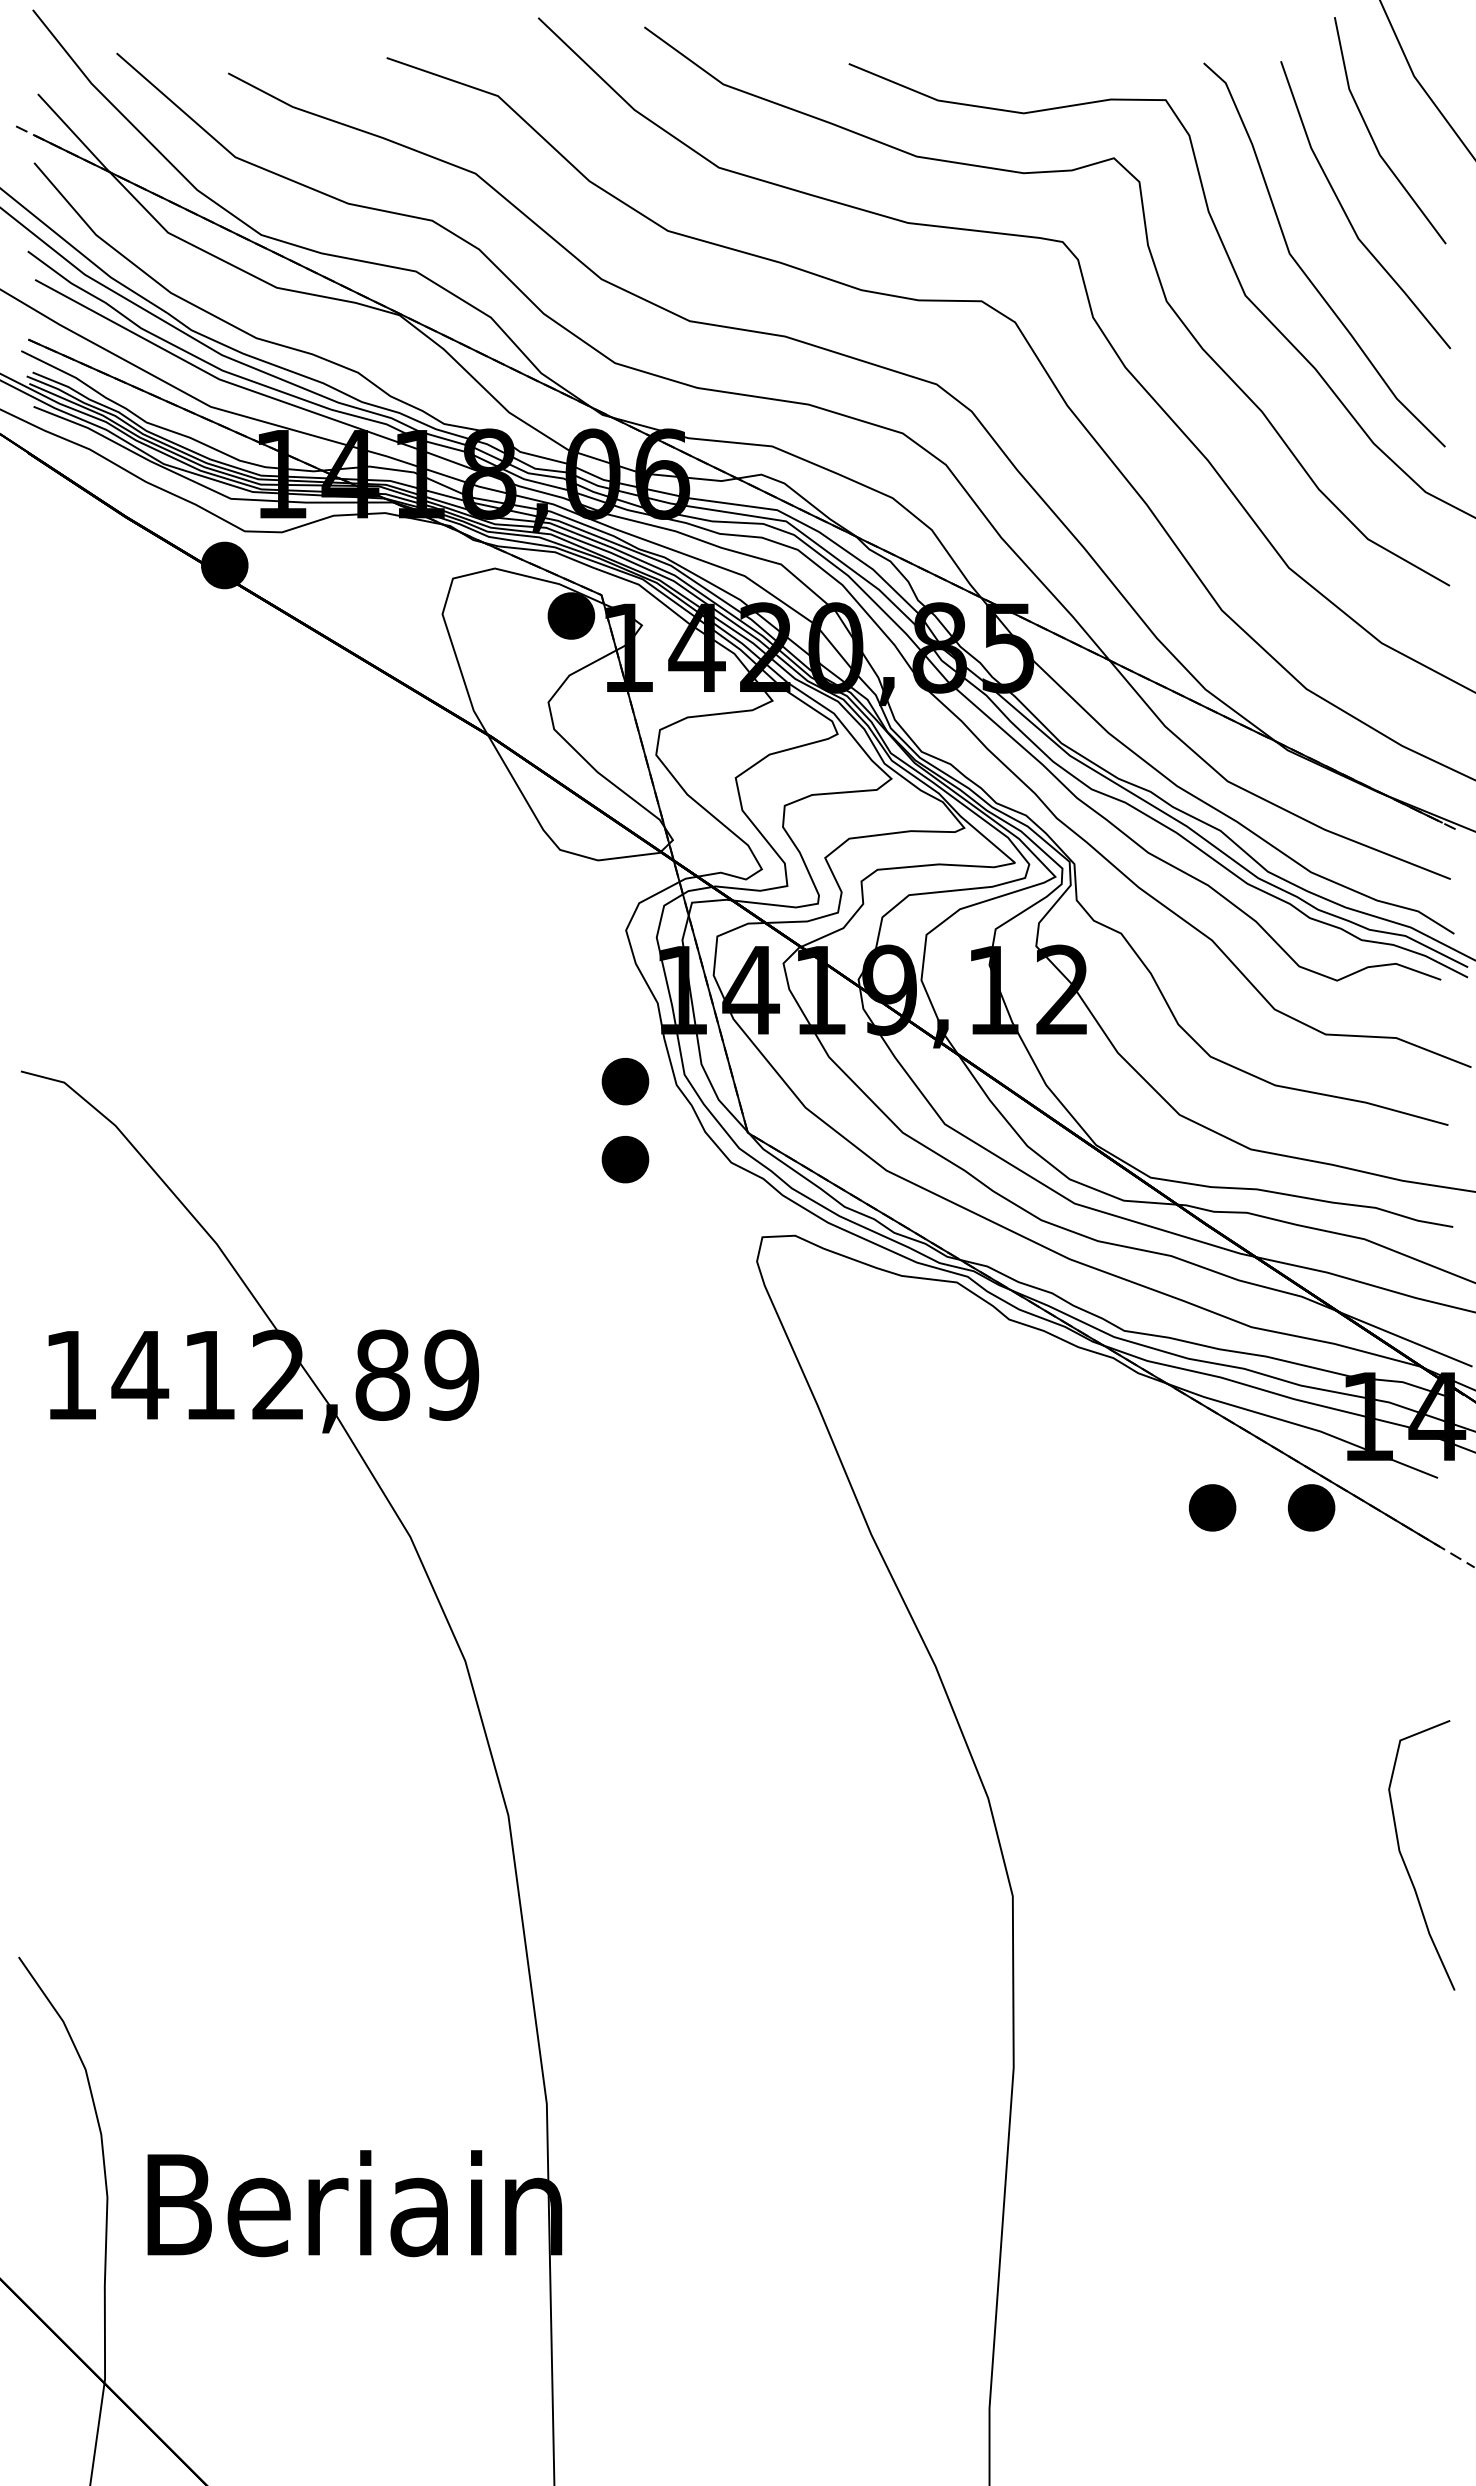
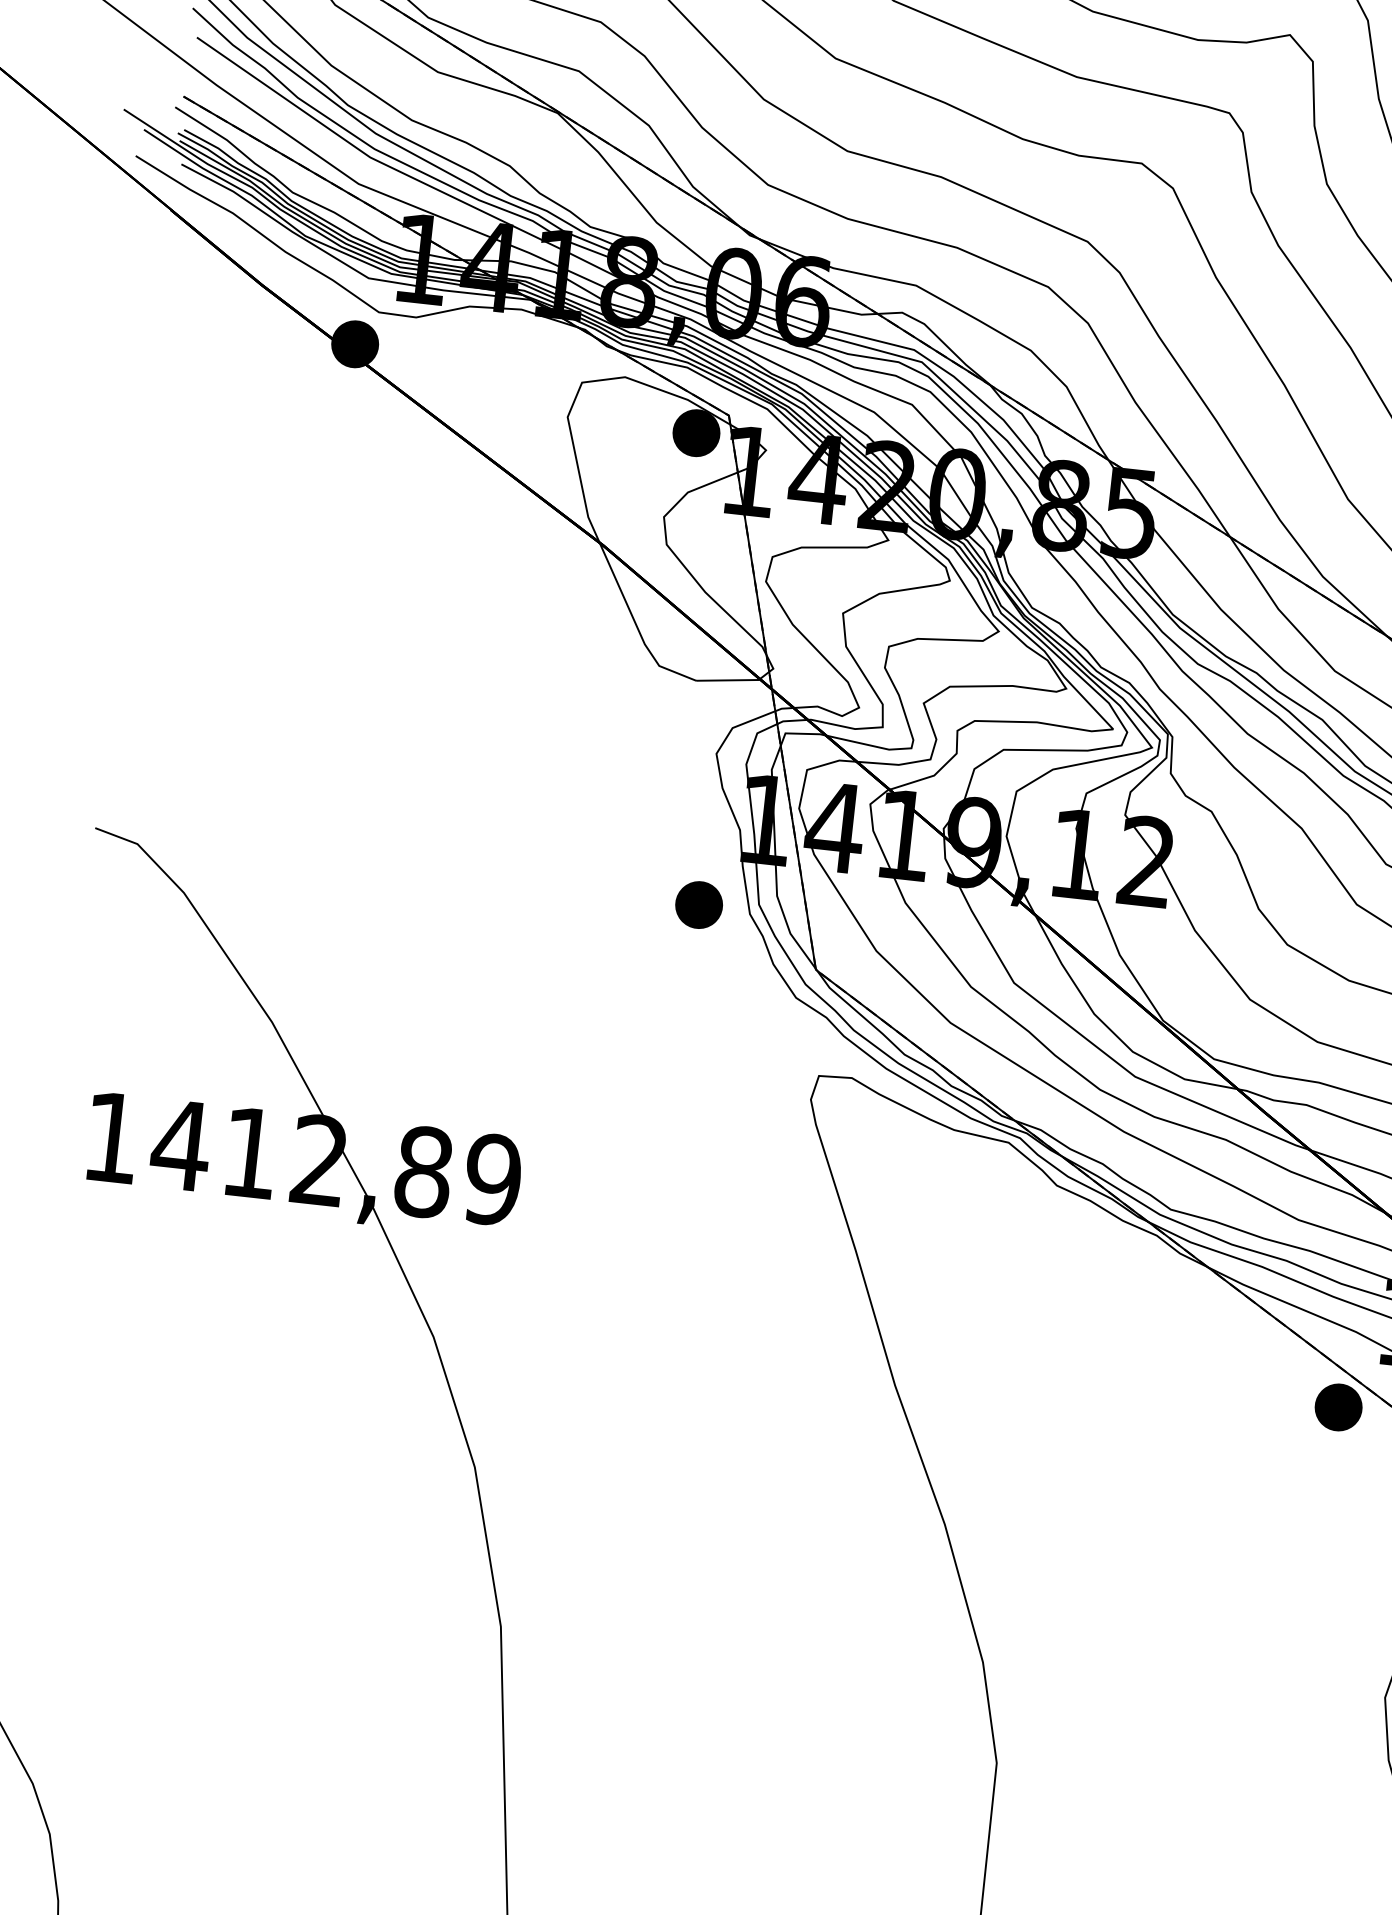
part: (625, 1159) -> (690, 983), removed
part: (1212, 1507) -> (1239, 1396), removed

